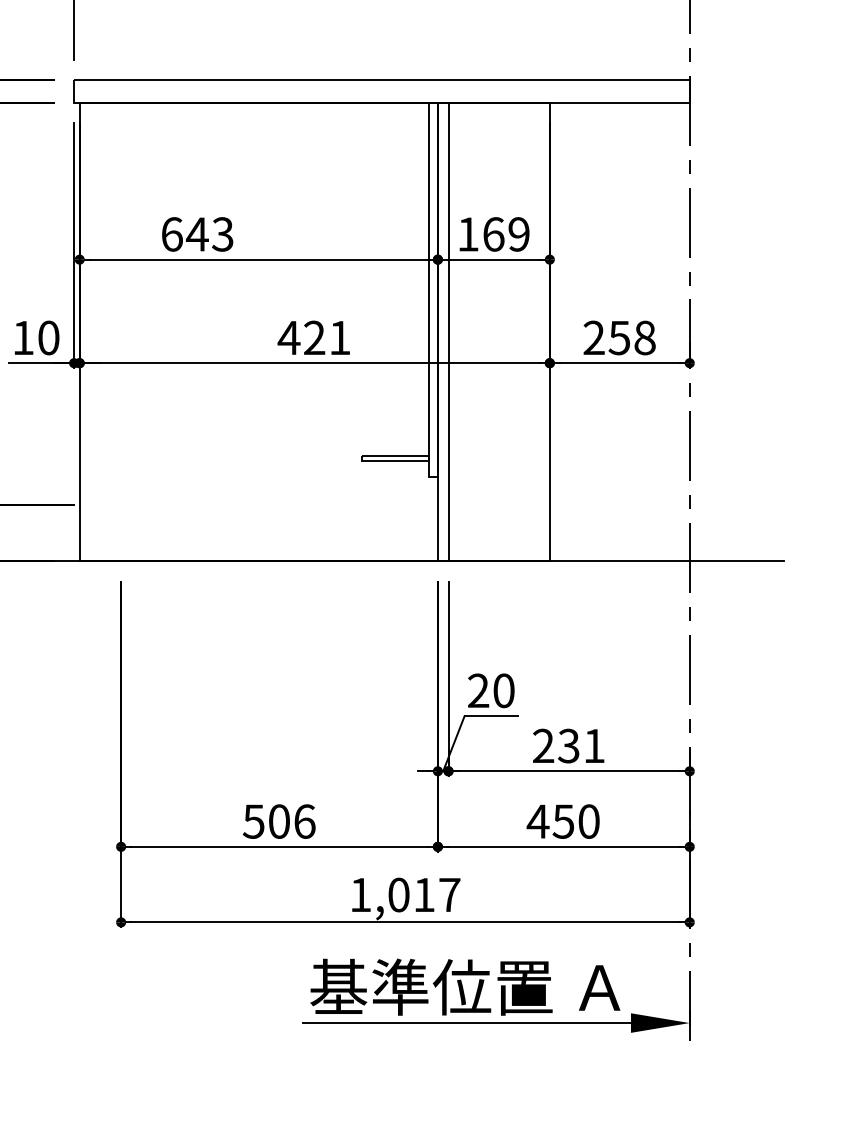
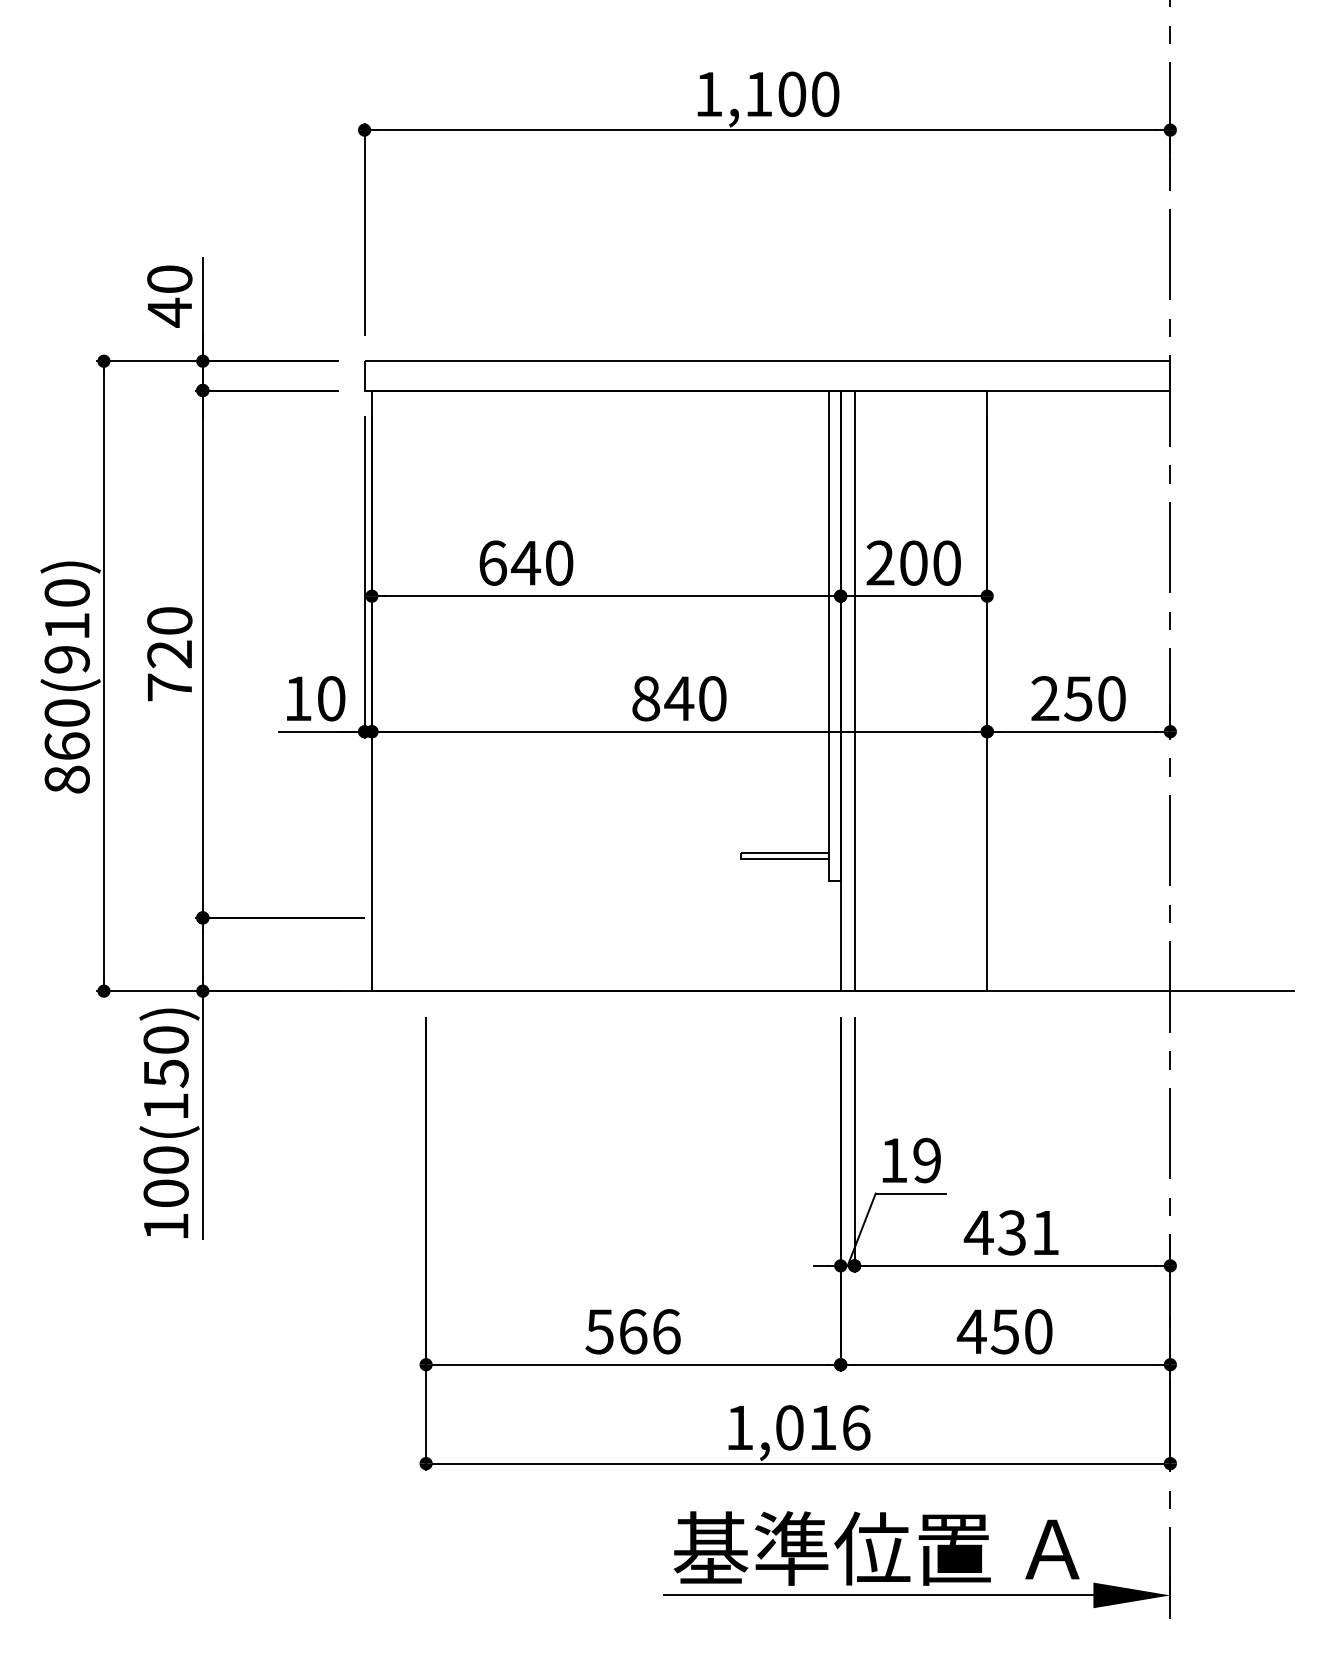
text: (223, 233) -> (559, 562), 643 -> 640
text: (493, 233) -> (913, 562), 169 -> 200
text: (313, 337) -> (678, 698), 421 -> 840
text: (644, 337) -> (1111, 698), 258 -> 250
text: (491, 690) -> (910, 1160), 20 -> 19
text: (543, 745) -> (978, 1232), 231 -> 431
text: (279, 821) -> (633, 1331), 506 -> 566
text: (449, 894) -> (856, 1427), 1,017 -> 1,016

